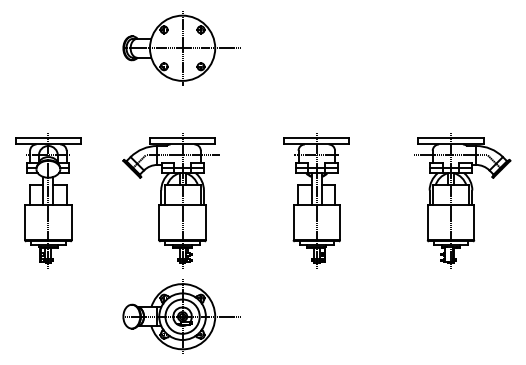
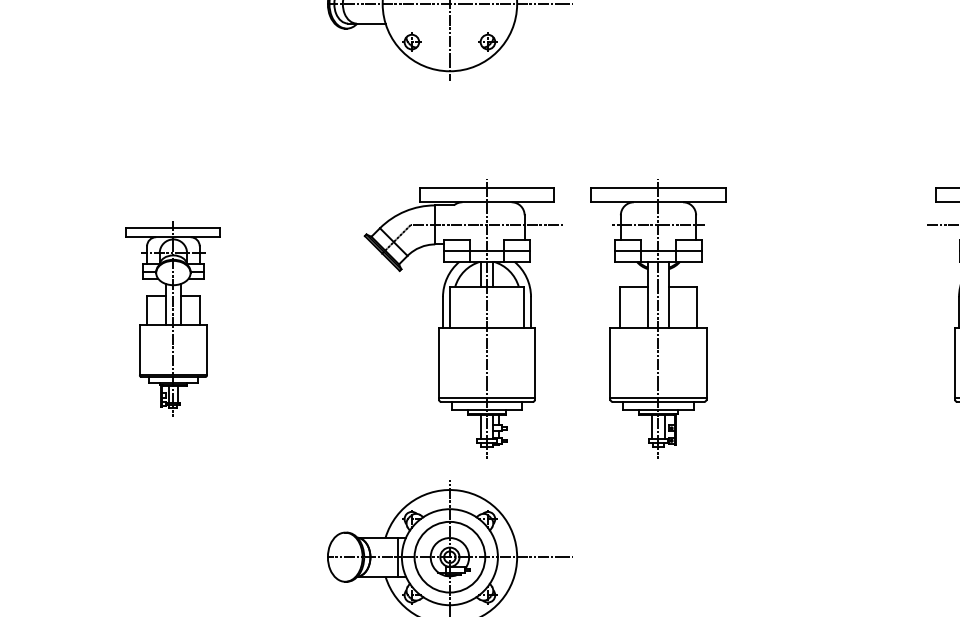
part: (48, 200) -> (173, 317), size x0.7
part: (170, 200) -> (462, 317), moved
part: (316, 200) -> (657, 317), moved

